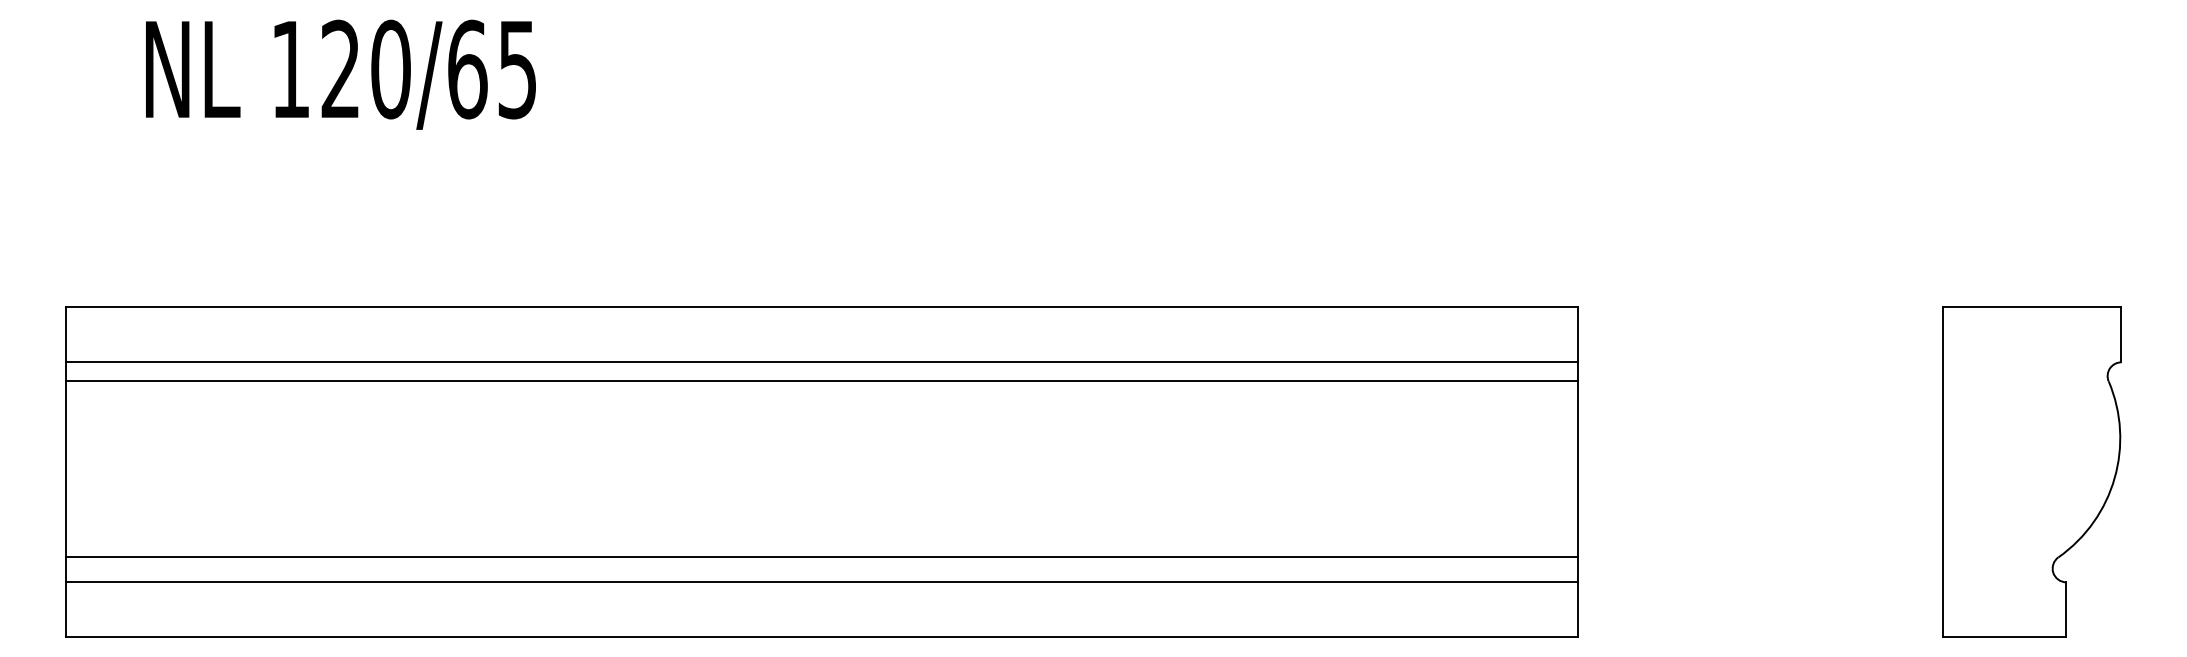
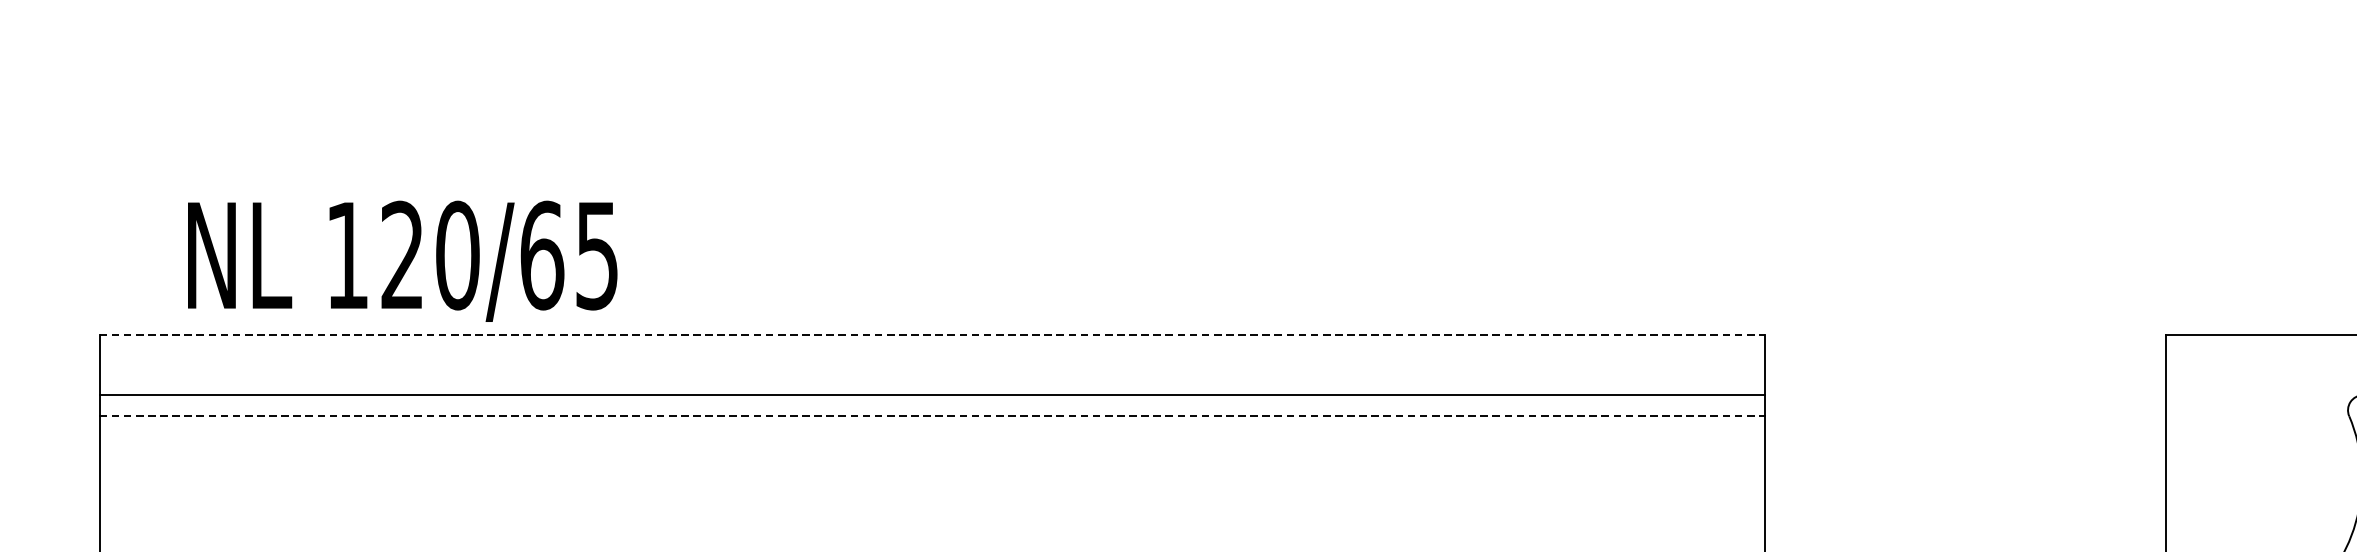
text: (340, 74) -> (402, 261), moved
line: (822, 307) -> (932, 334), solid -> dashed
line: (822, 381) -> (932, 416), solid -> dashed

